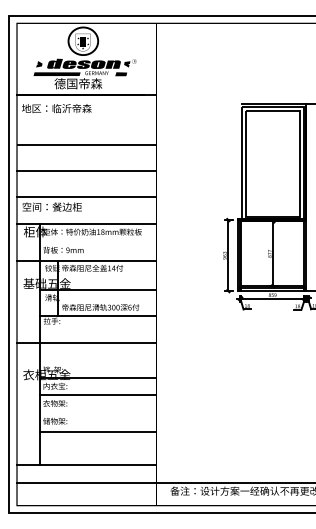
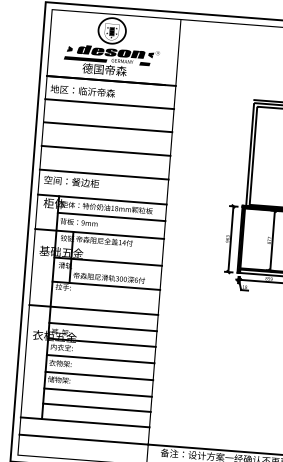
line: (86, 120) -> (109, 104), added
line: (97, 241) -> (111, 216), added
line: (97, 360) -> (102, 326), added
line: (97, 413) -> (98, 375), added
line: (97, 448) -> (96, 408), added

